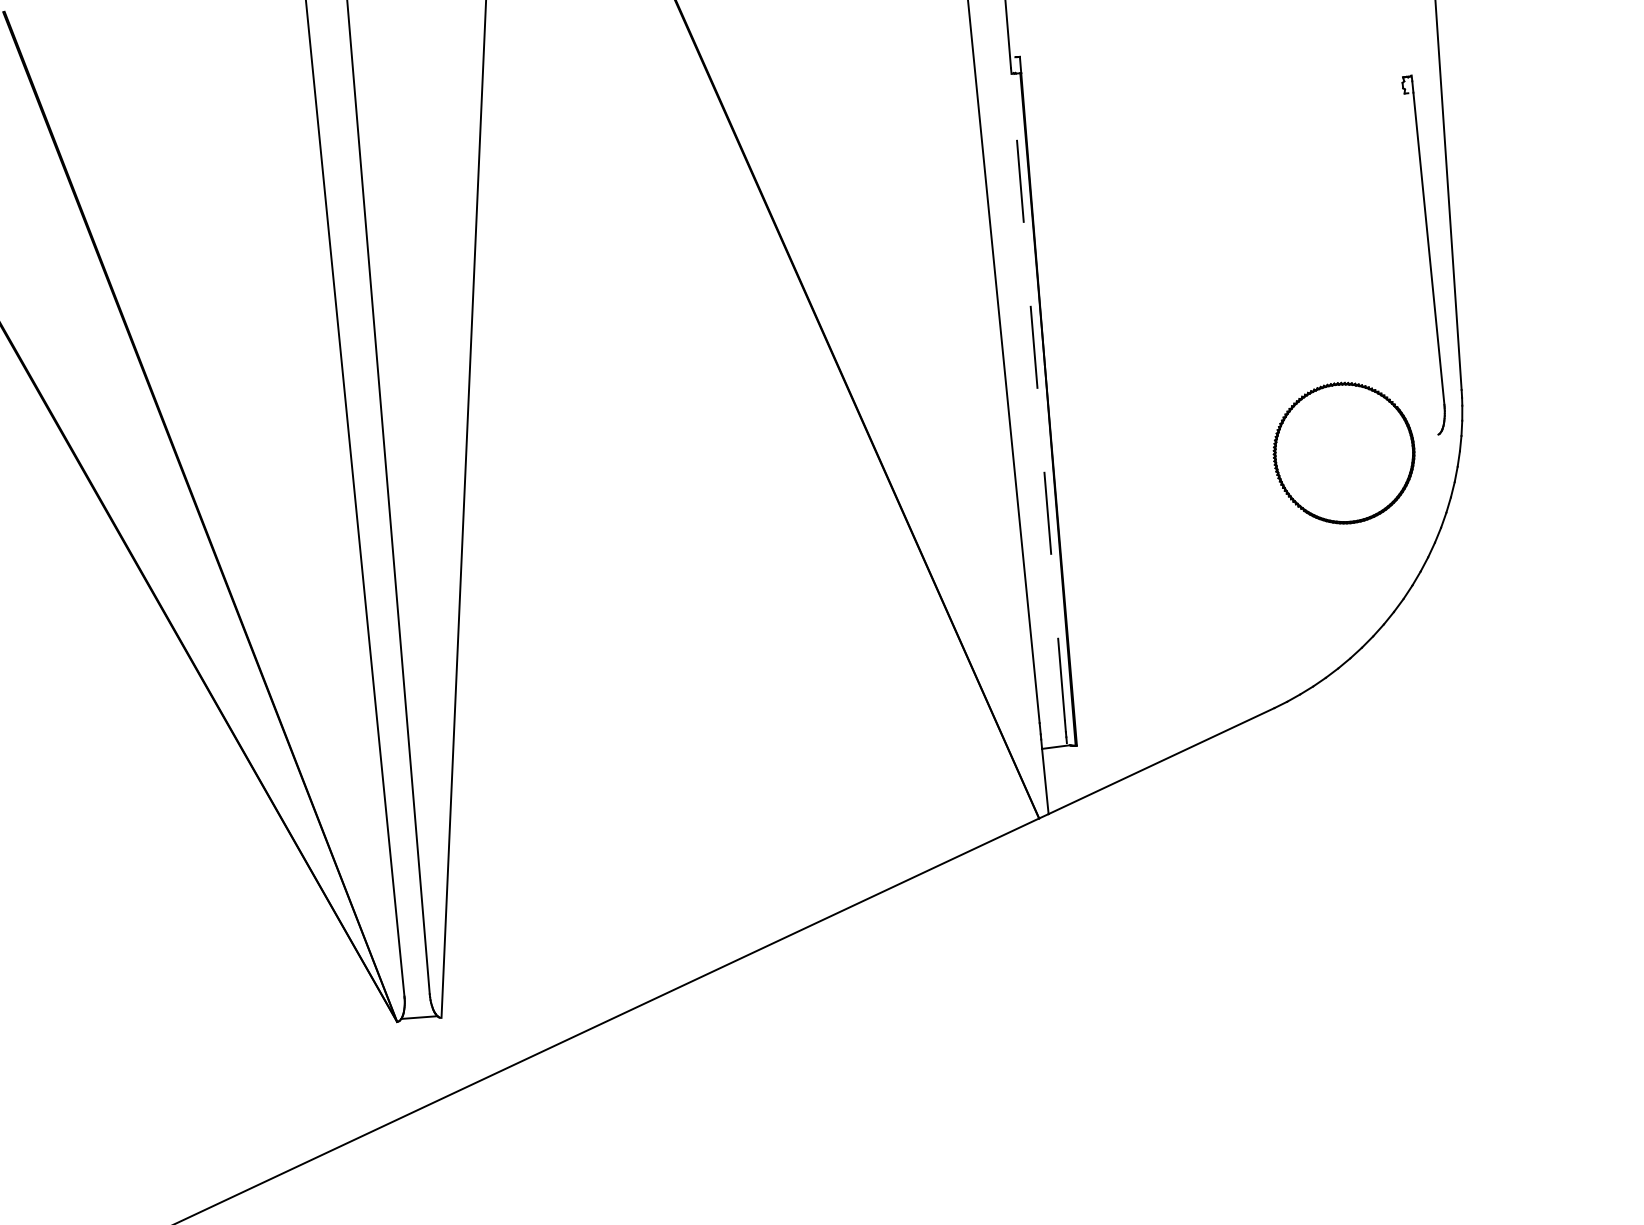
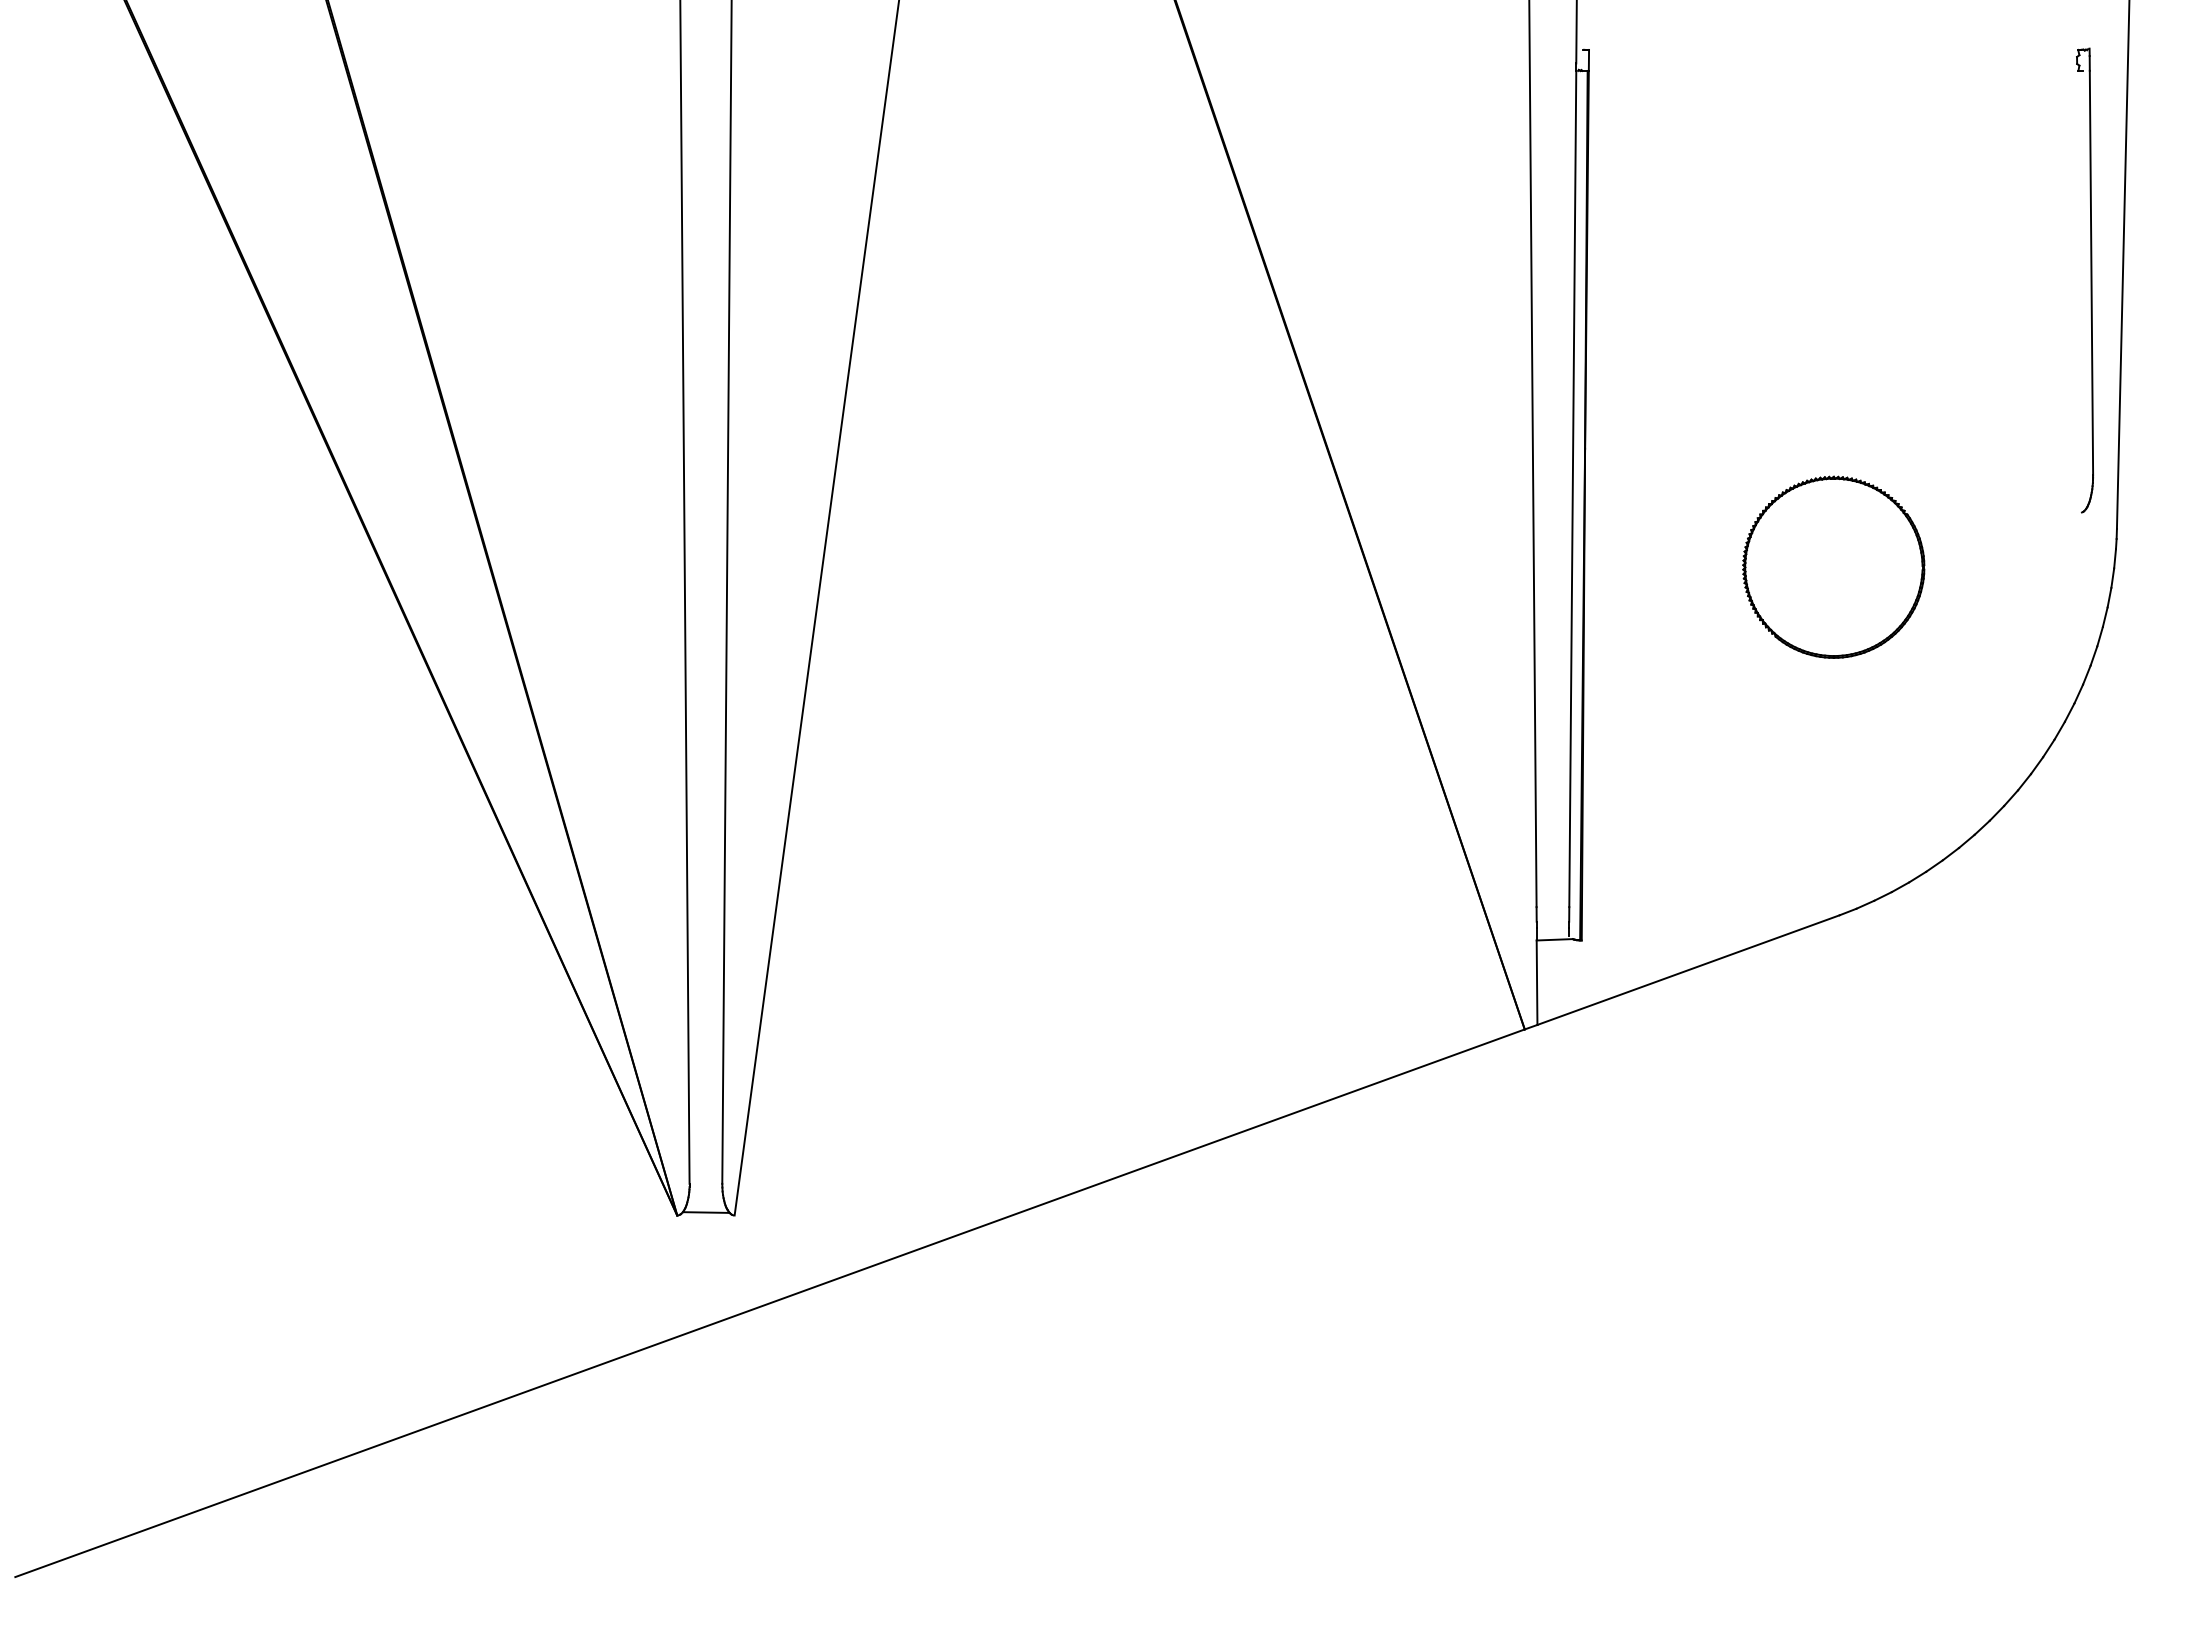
part: (1424, 255) -> (2084, 280), moved
line: (1037, 397) -> (1572, 488), dashed -> solid
part: (1343, 452) -> (1833, 566), moved

